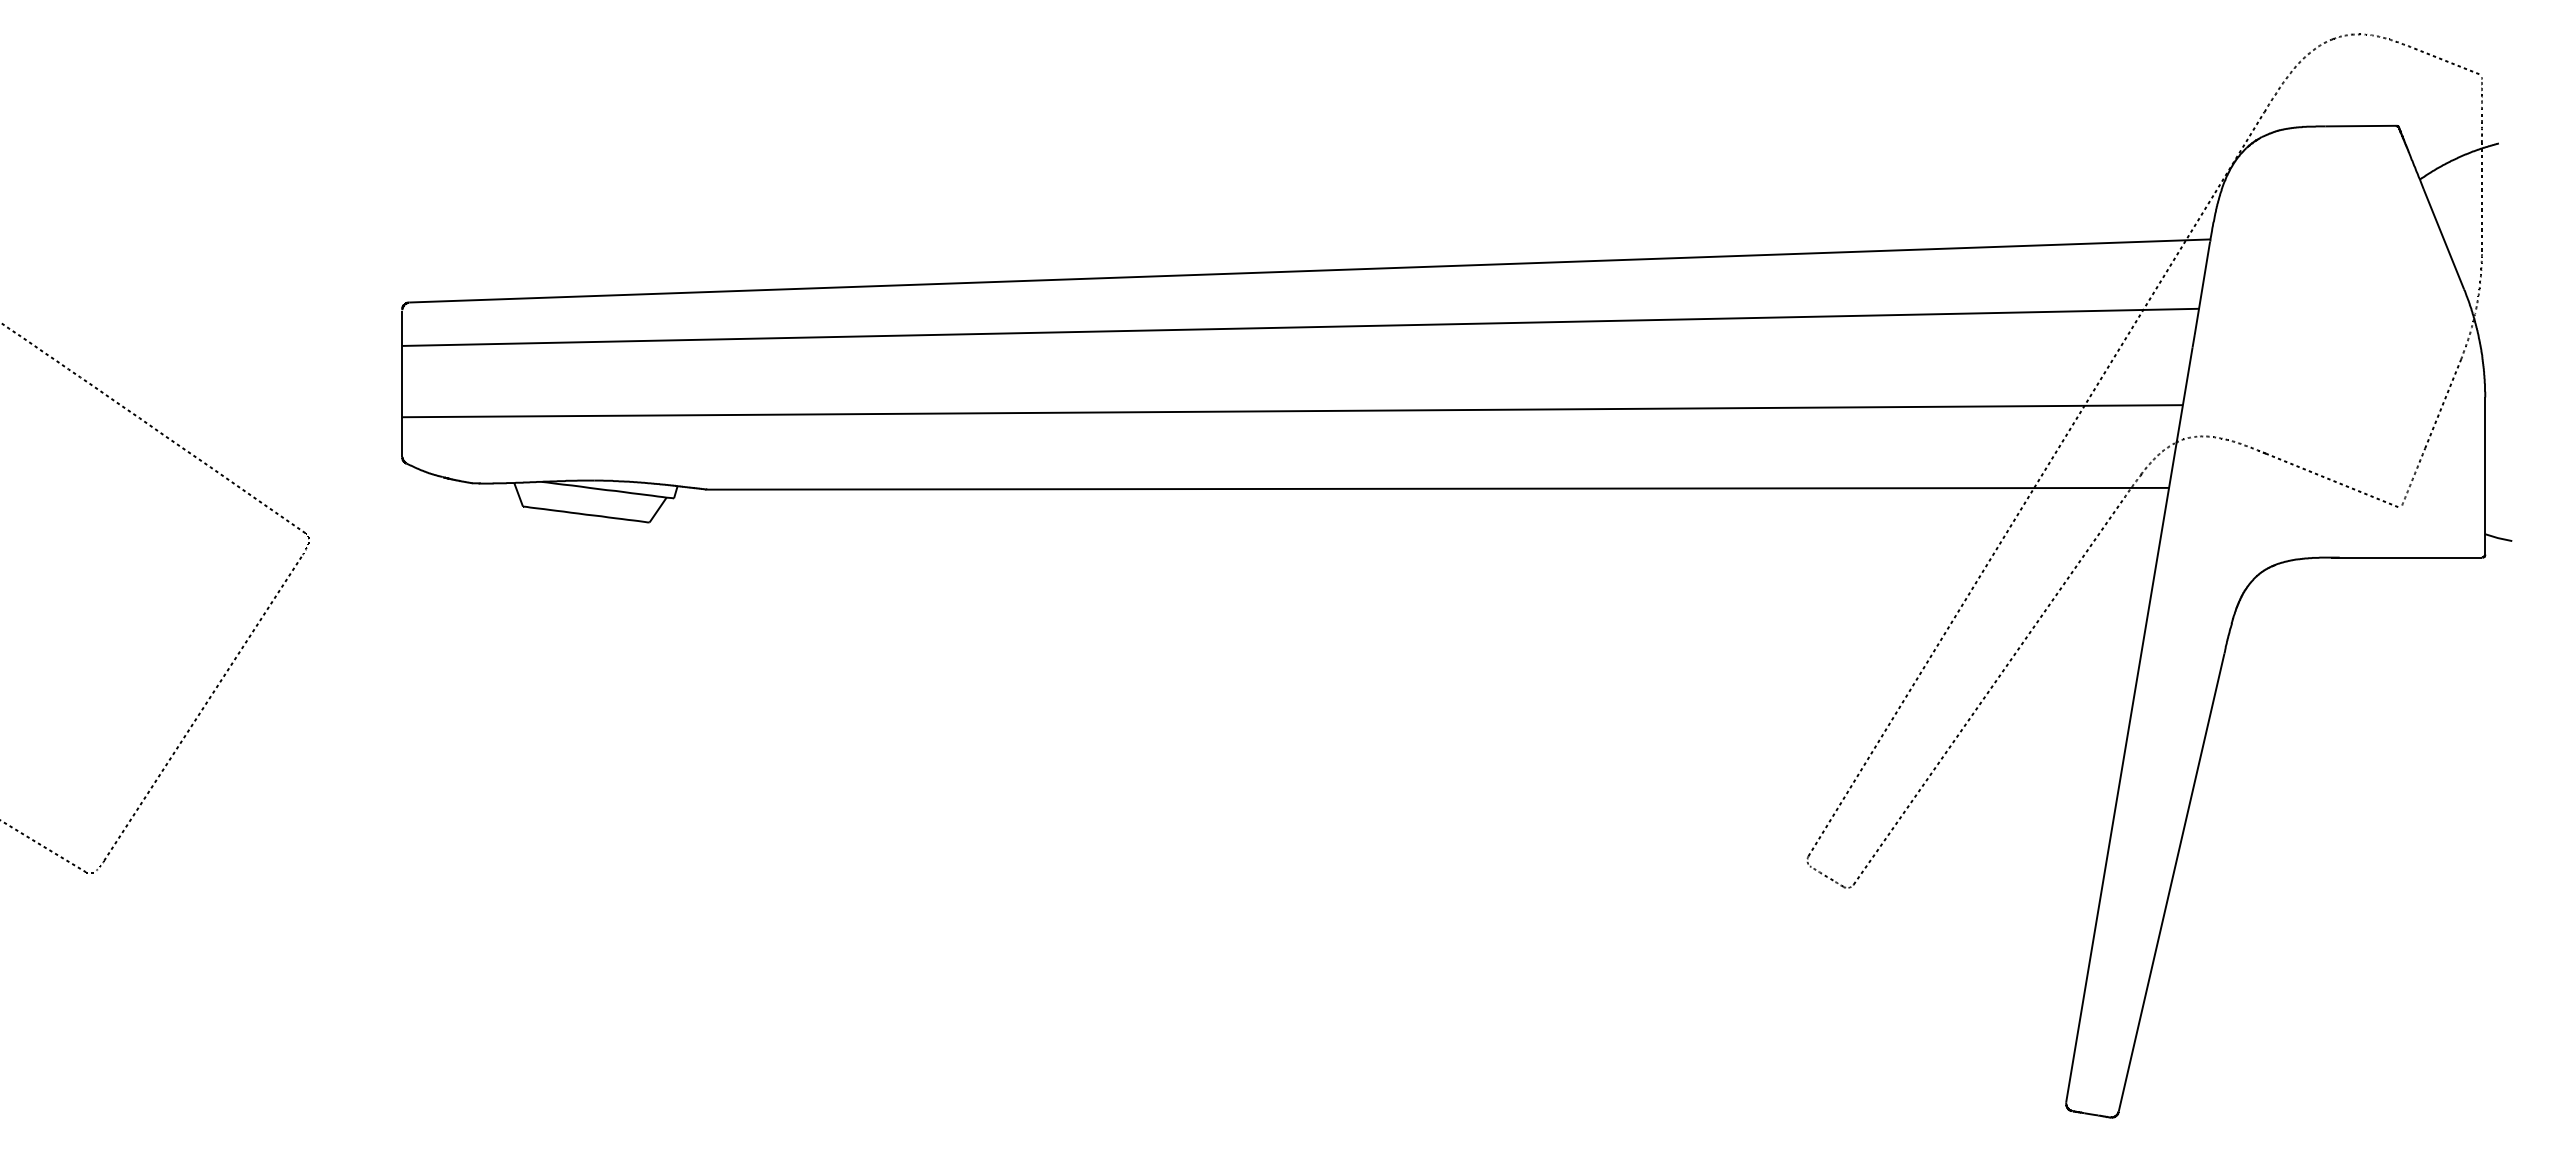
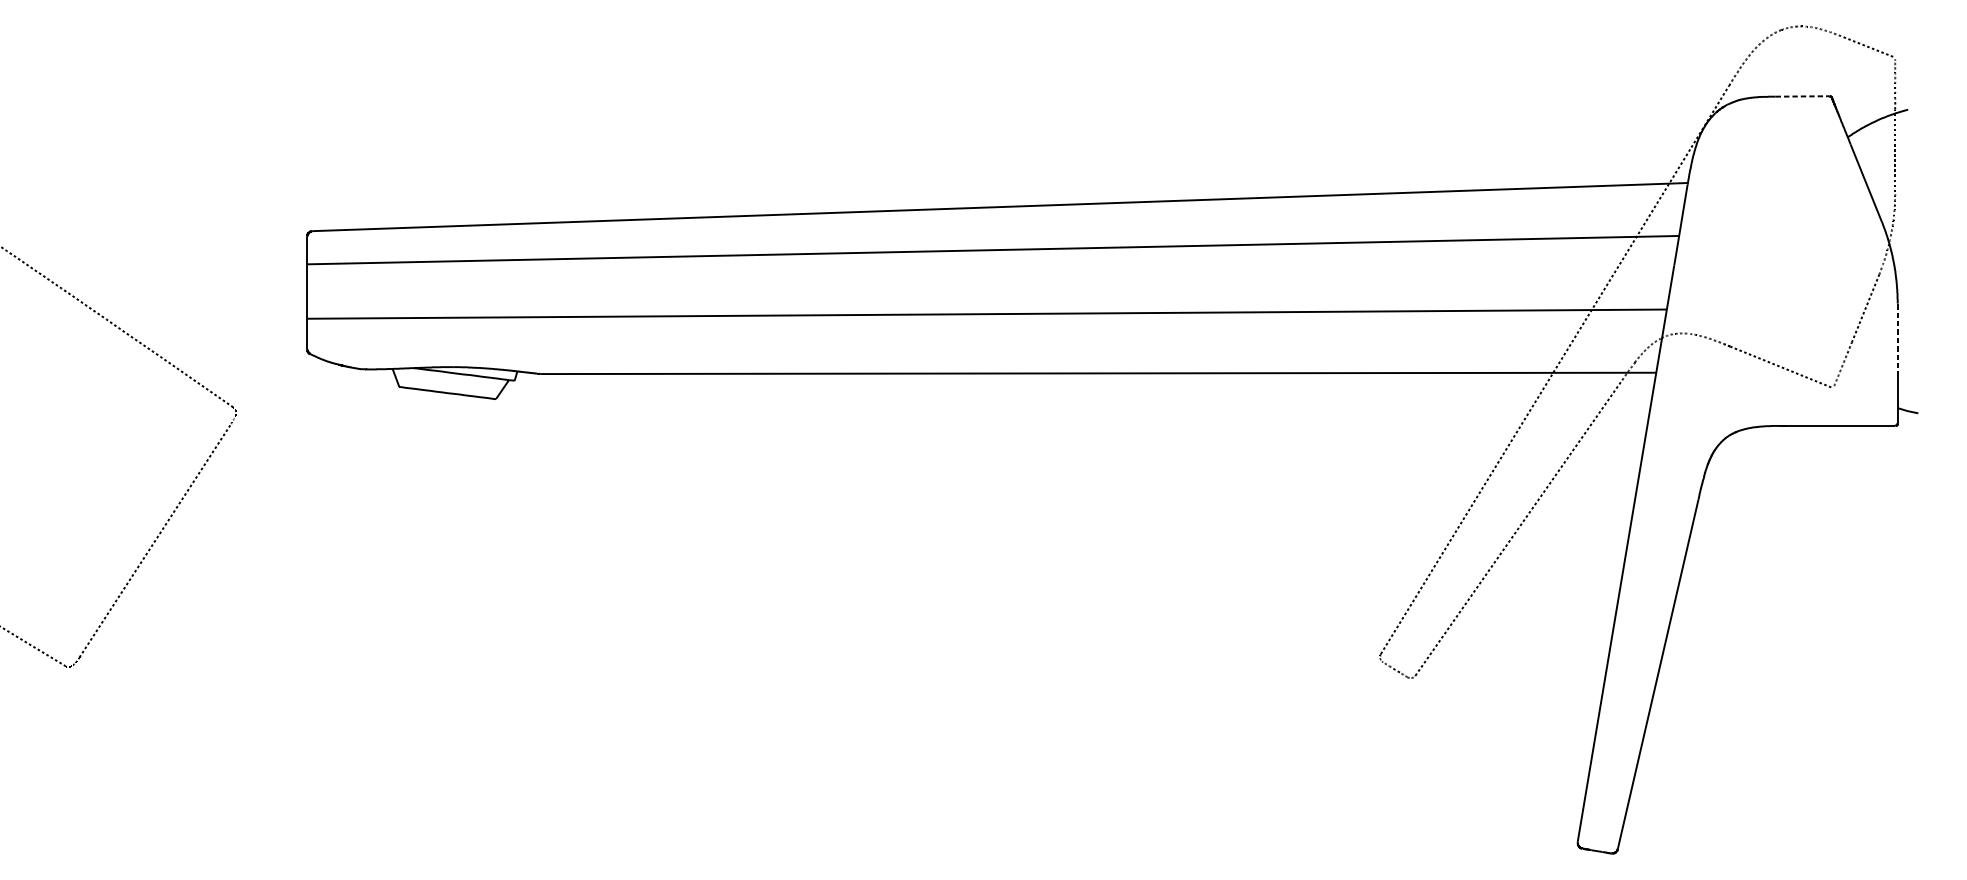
line: (2361, 126) -> (1803, 96), solid -> dashed
line: (2485, 445) -> (1897, 340), solid -> dashed

